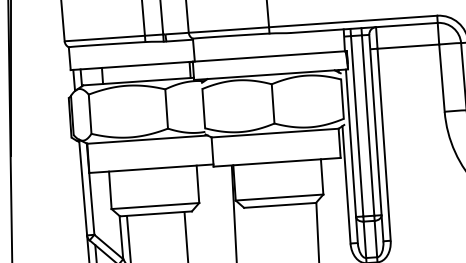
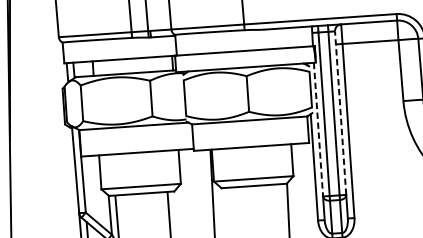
line: (375, 124) -> (340, 112), solid -> dashed
line: (351, 143) -> (318, 129), solid -> dashed

